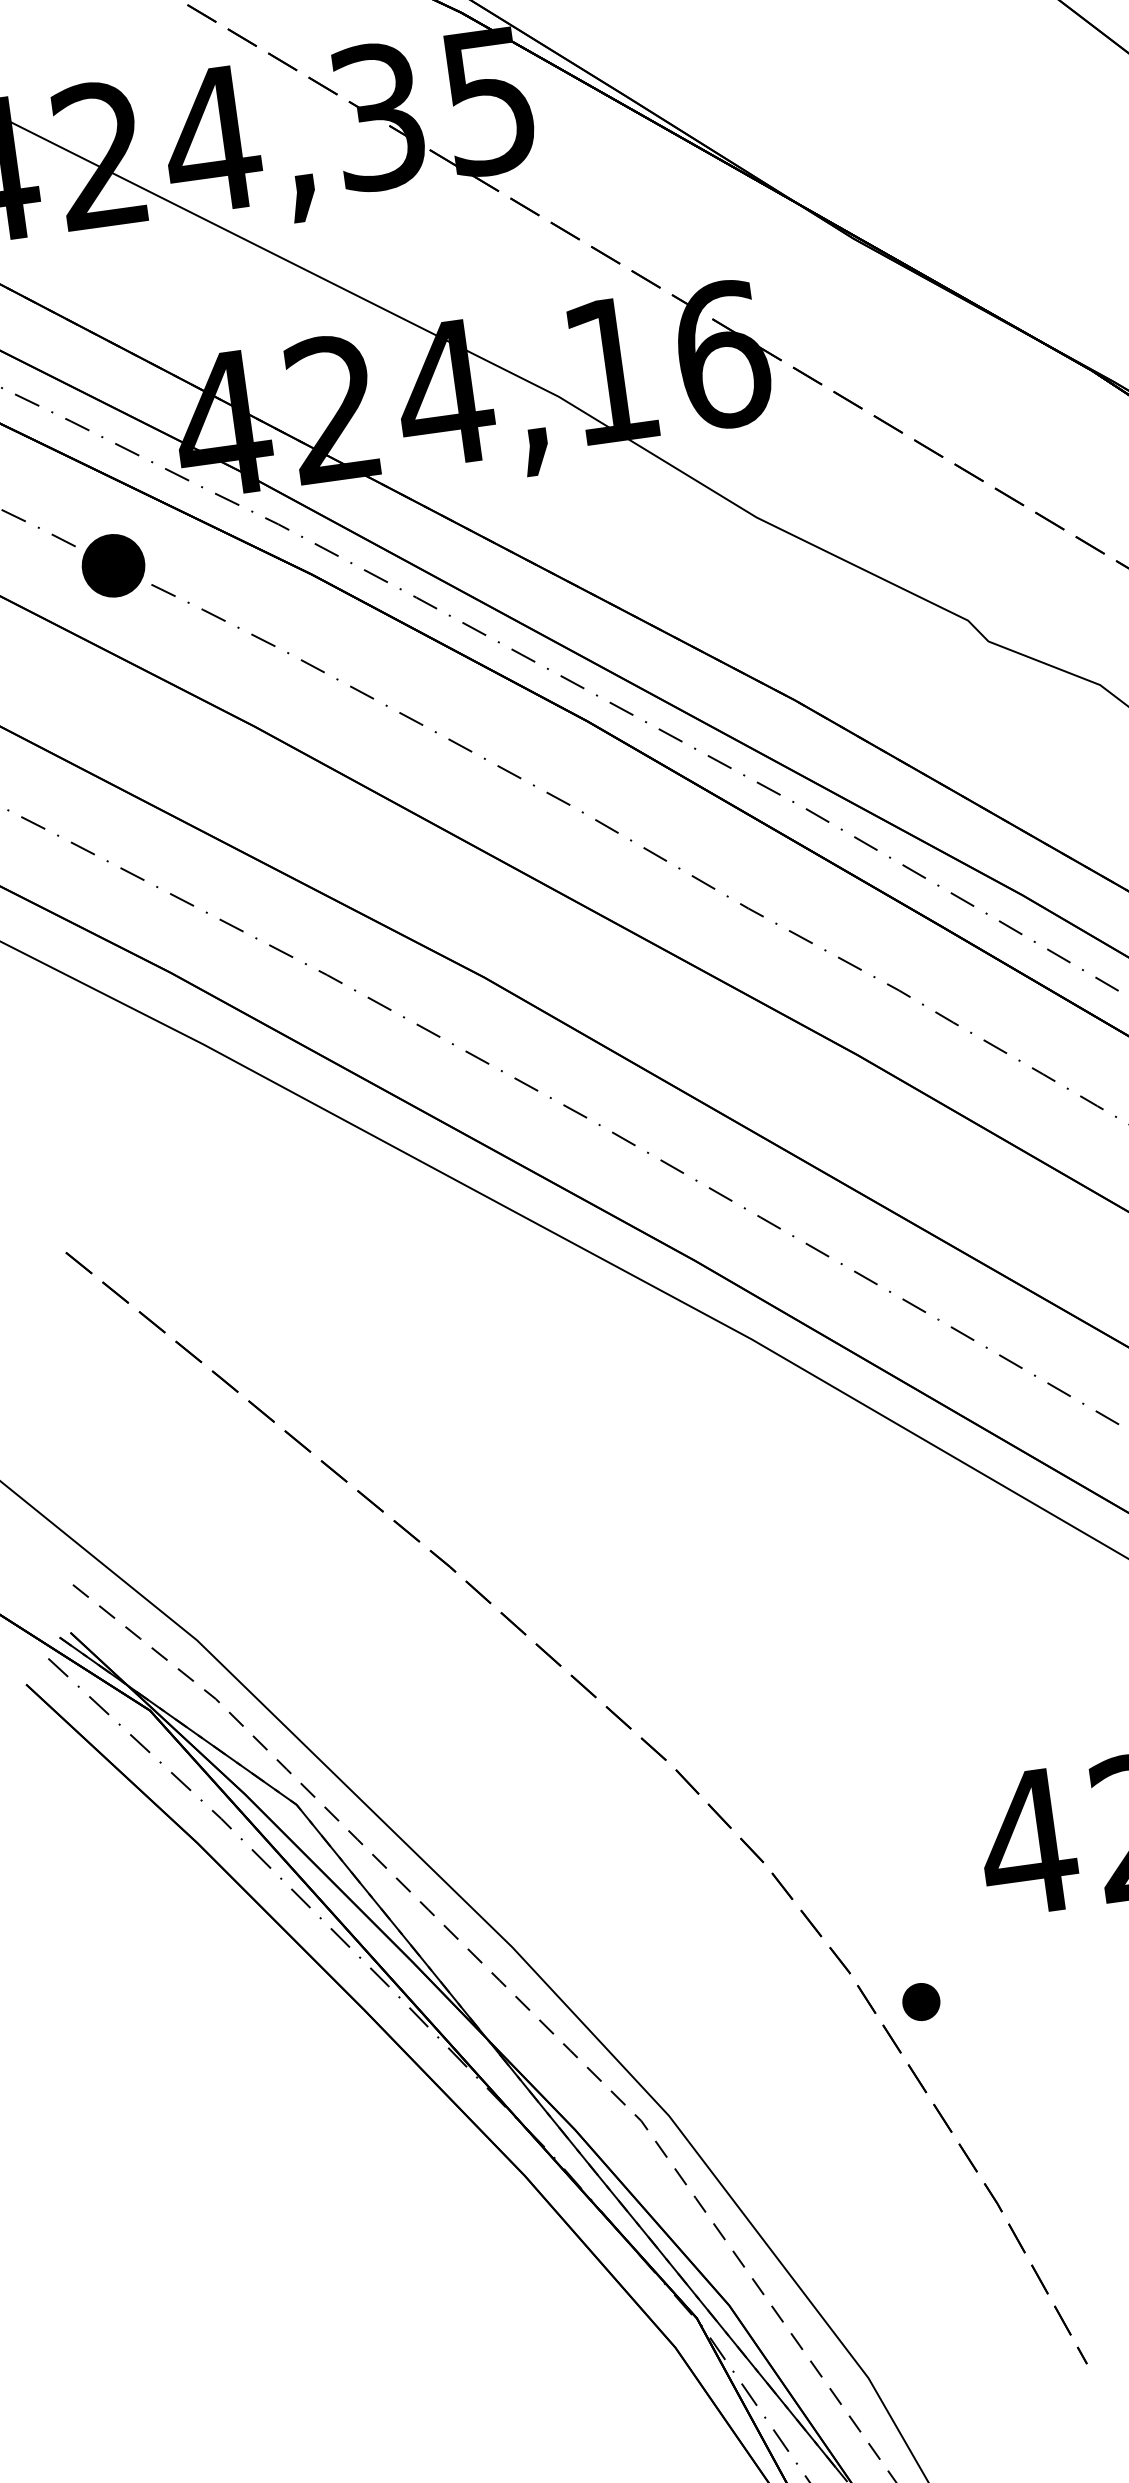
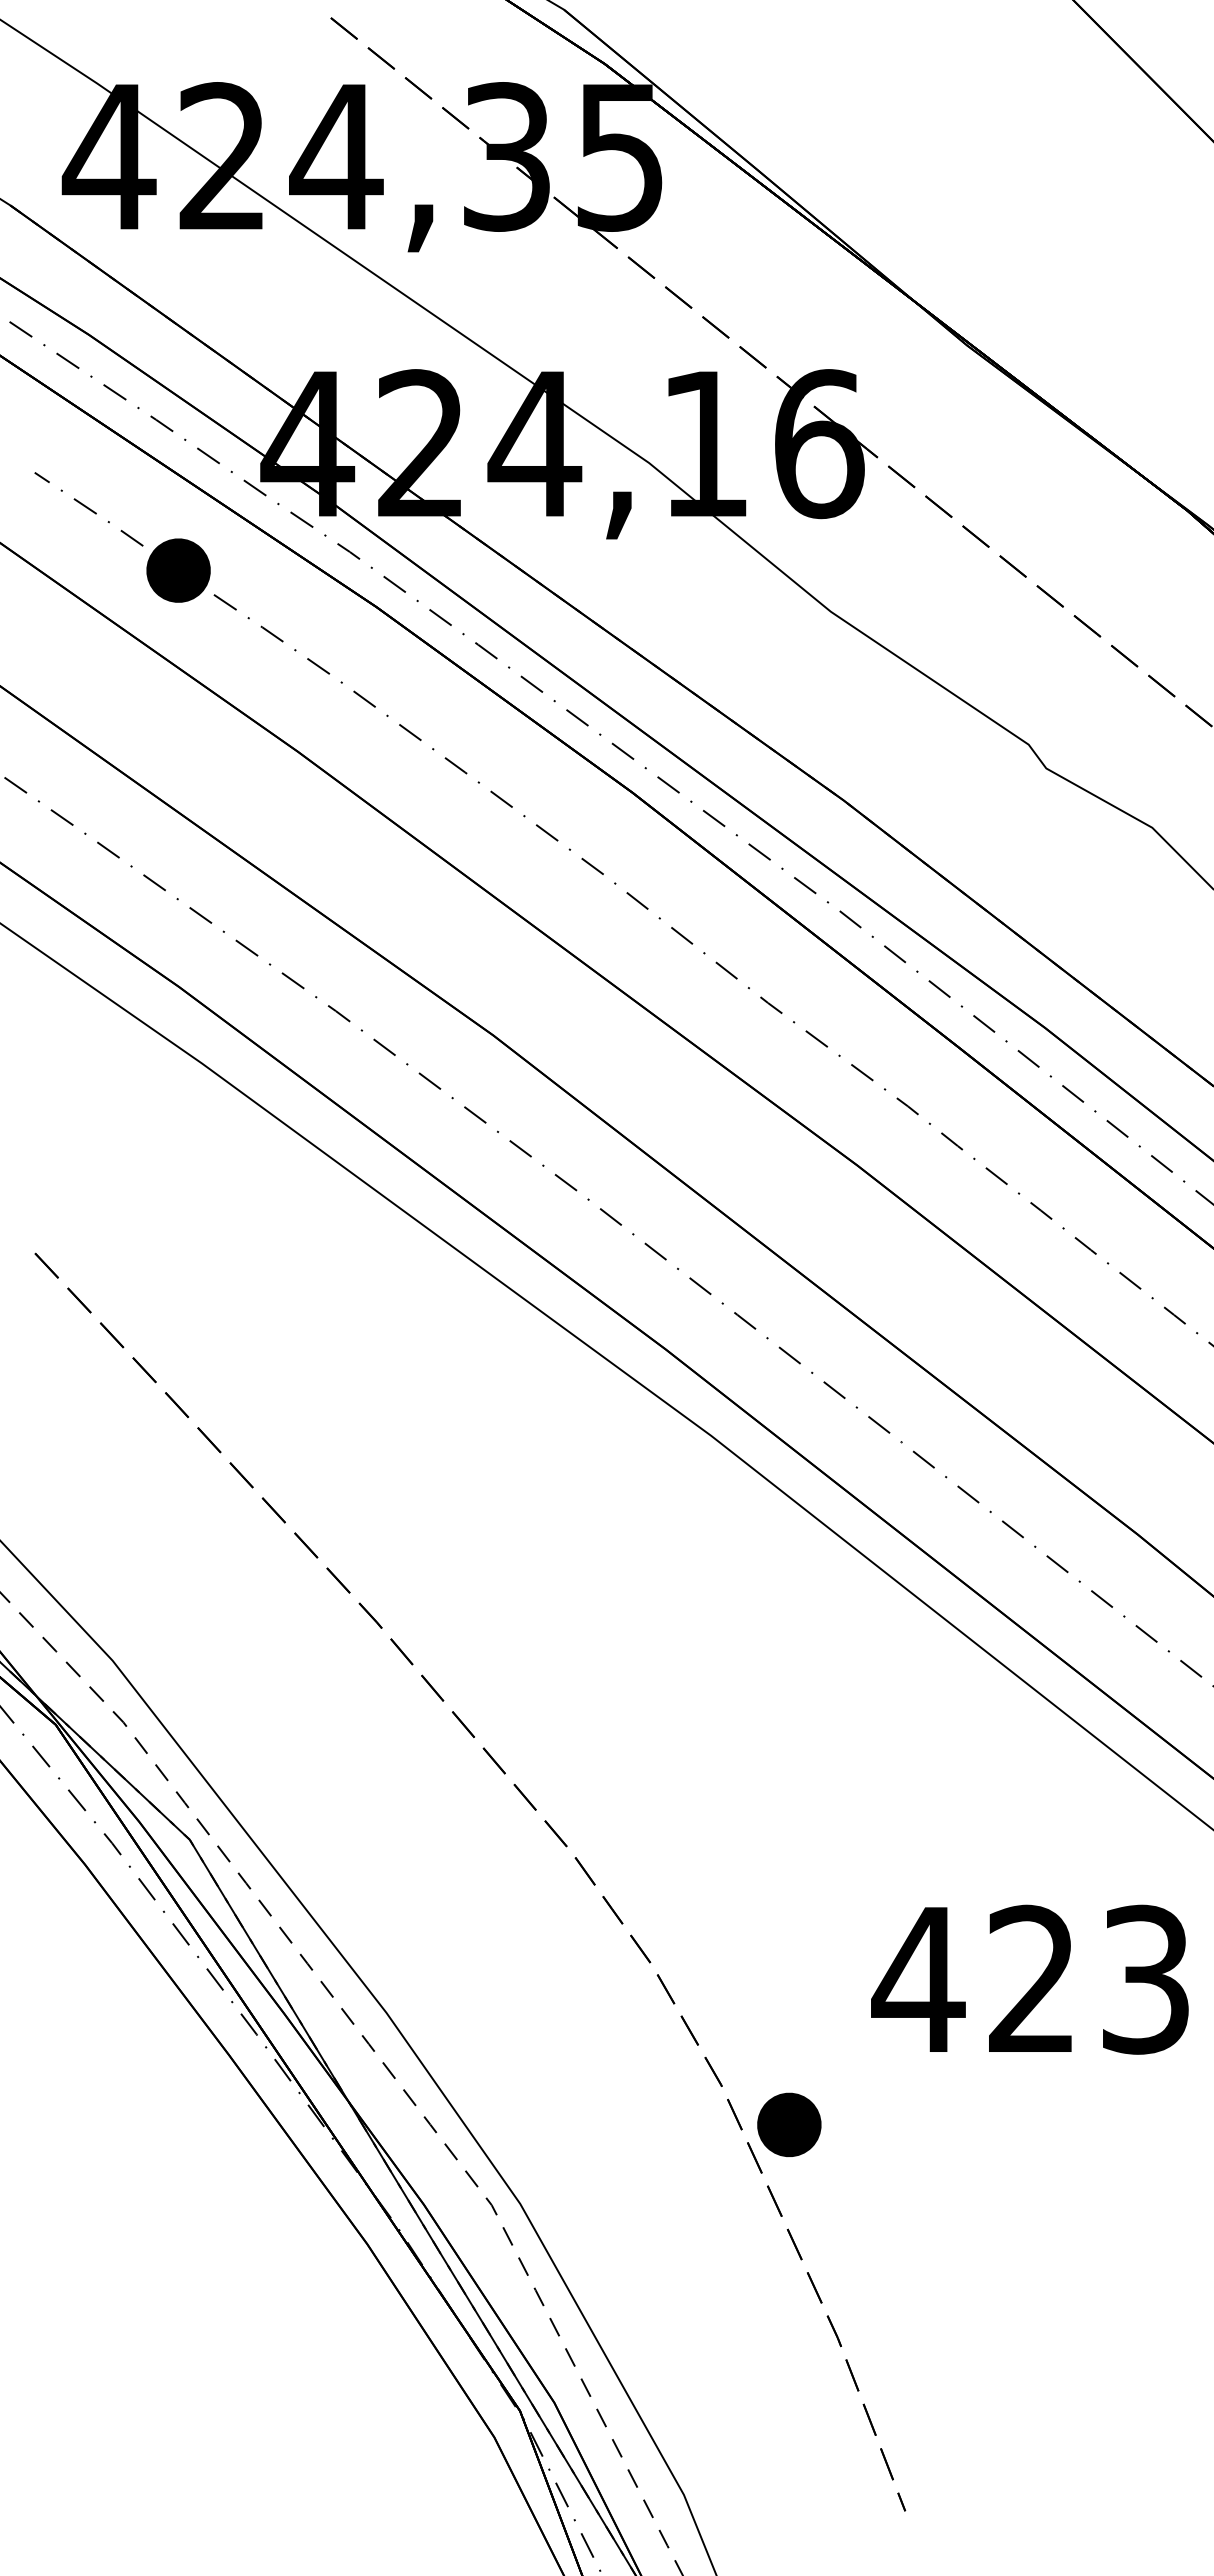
part: (921, 2001) -> (789, 2124), size x1.67

